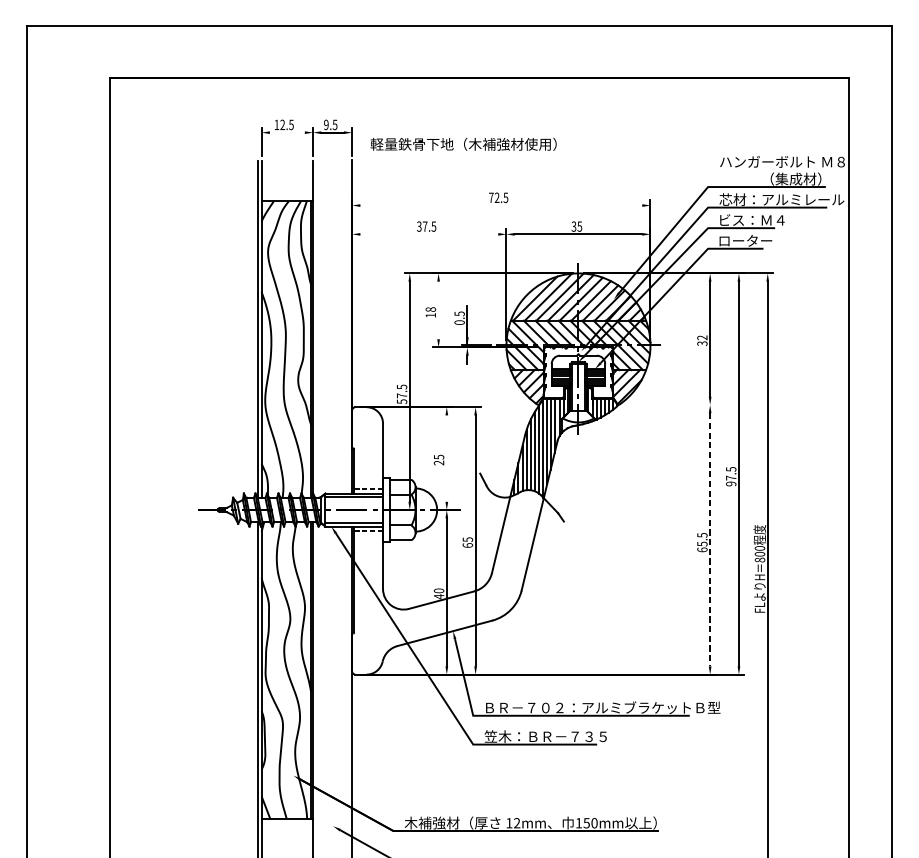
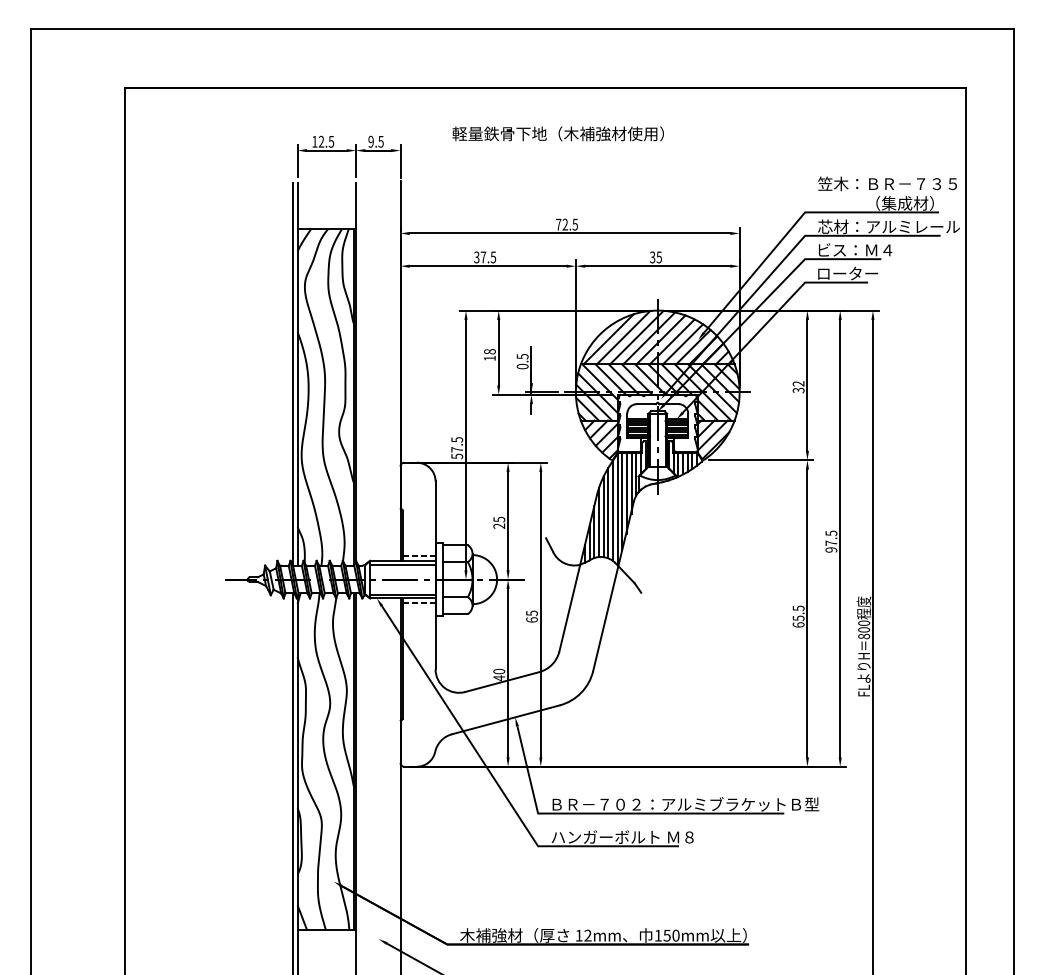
line: (287, 132) -> (326, 150), added
text: (463, 144) -> (557, 133), moved
text: (782, 161) -> (889, 183), ハンガーボルト Ｍ８ -> 笠木：ＢＲ－７３５
line: (500, 205) -> (569, 233), added
line: (428, 234) -> (487, 266), added
line: (438, 310) -> (498, 352), added
line: (669, 405) -> (761, 460), added
line: (447, 458) -> (508, 521), added
line: (710, 539) -> (807, 613), dashed -> solid
text: (547, 736) -> (622, 837), 笠木：ＢＲ－７３５ -> ハンガーボルト Ｍ８

